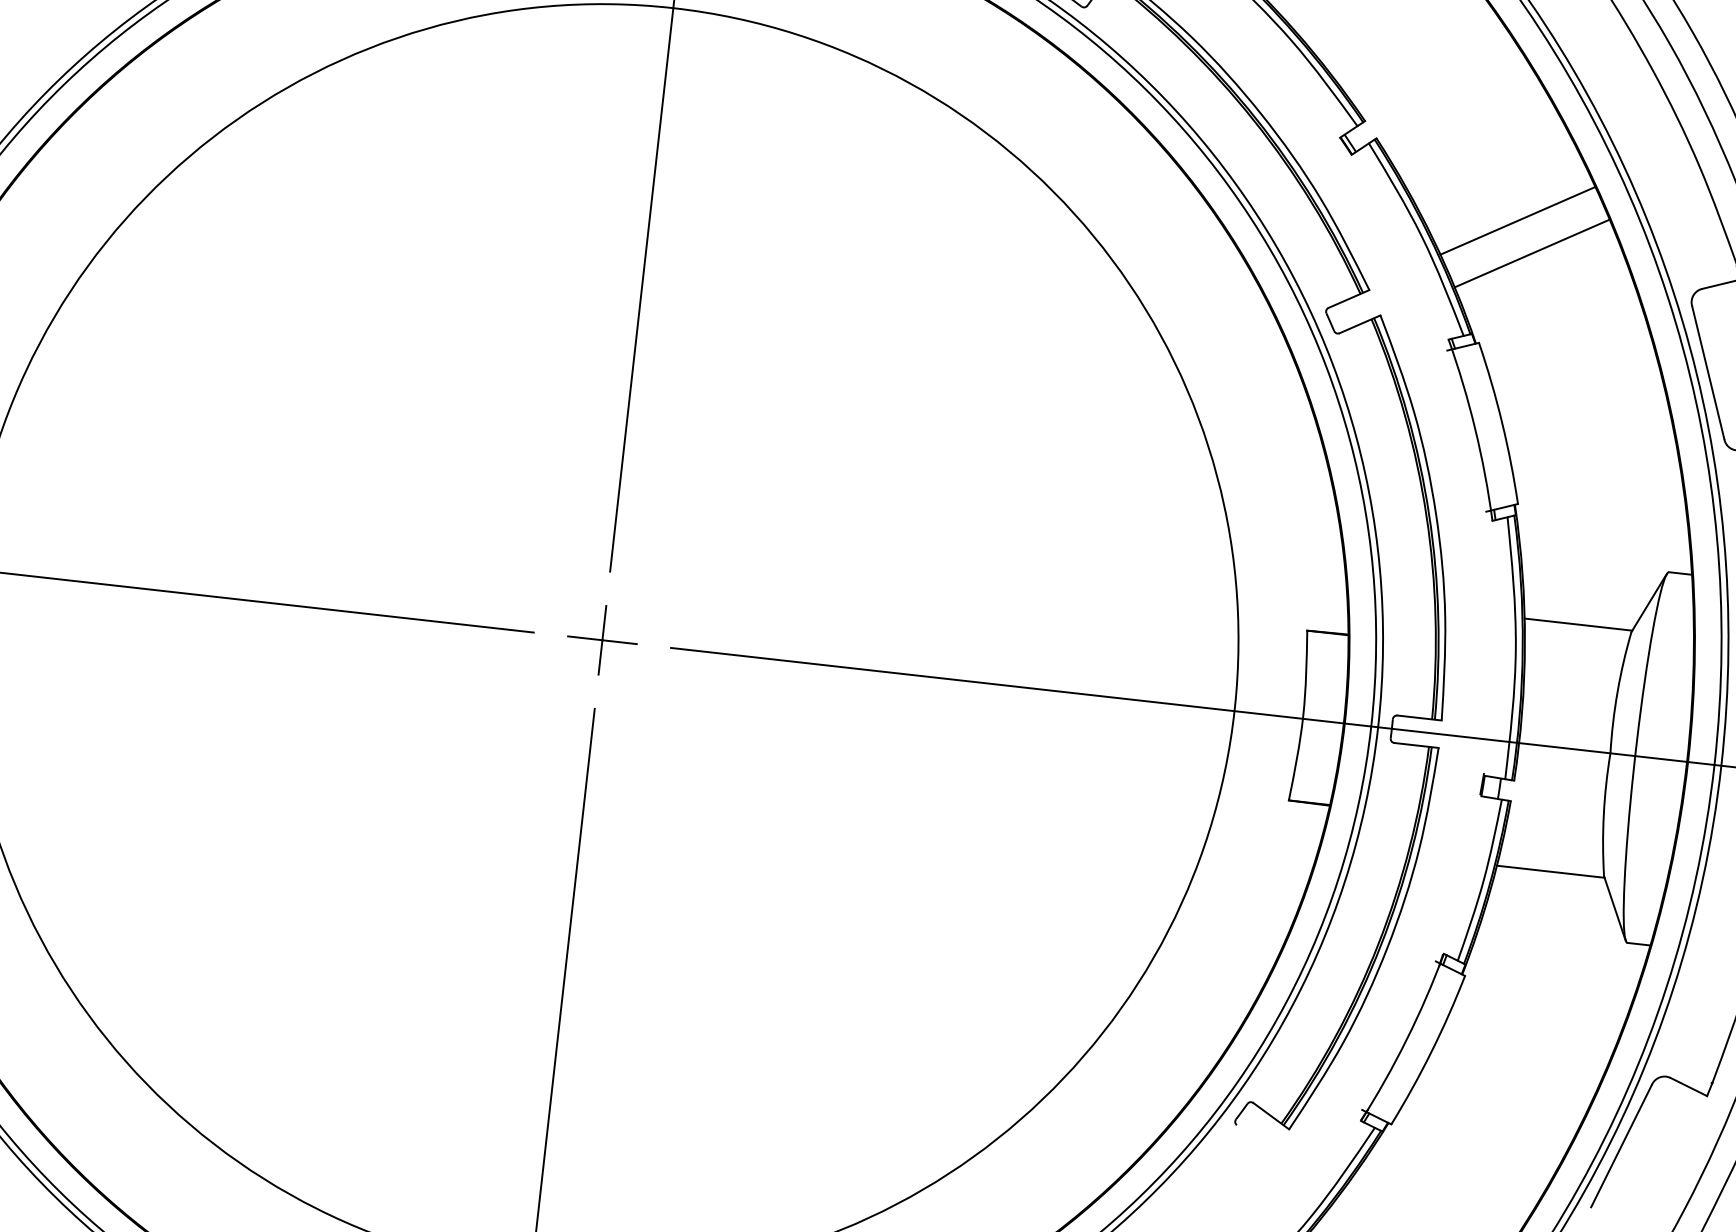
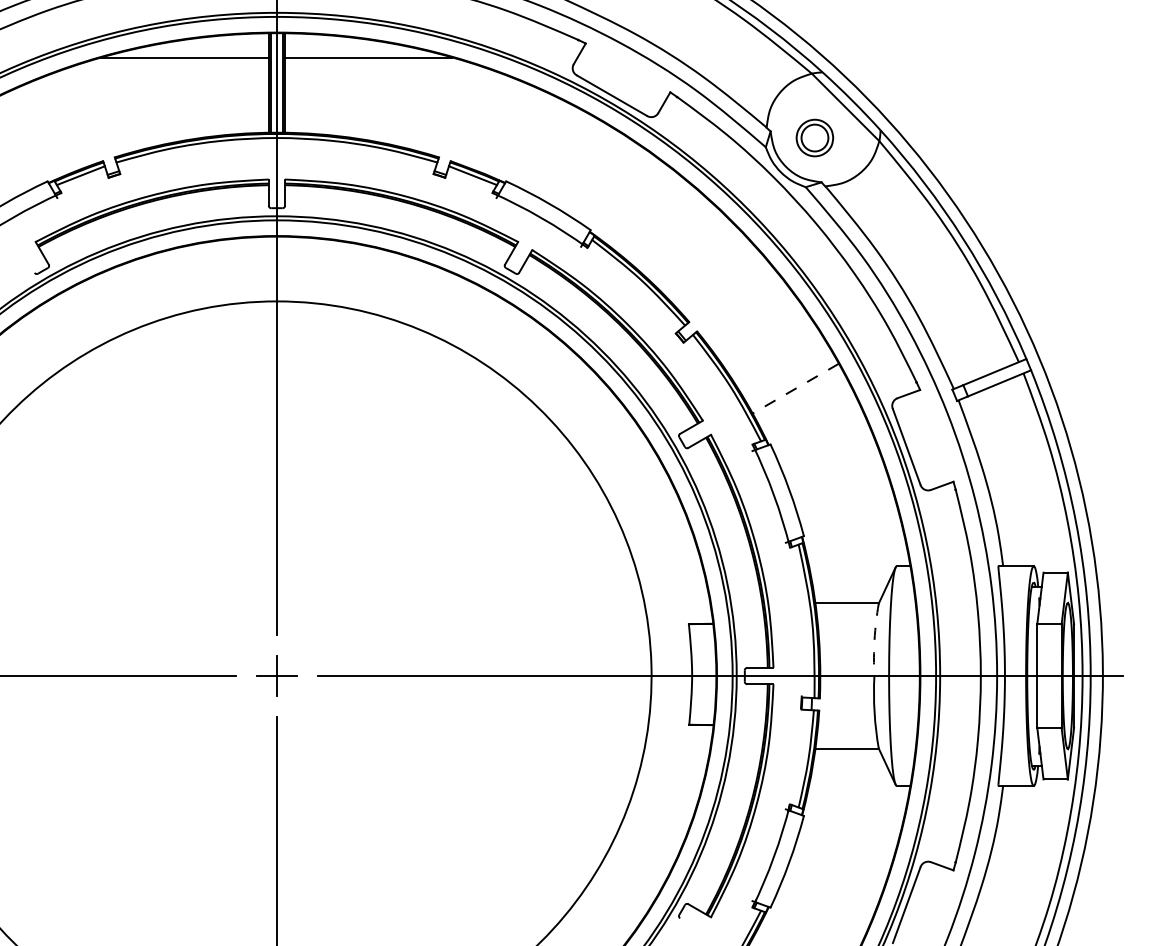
line: (1518, 220) -> (785, 370), removed
line: (1531, 253) -> (795, 388), solid -> dashed
arc: (1617, 691) -> (874, 639), solid -> dashed

